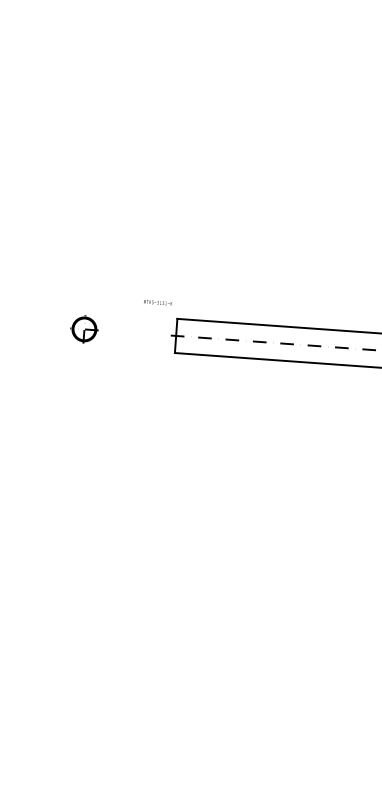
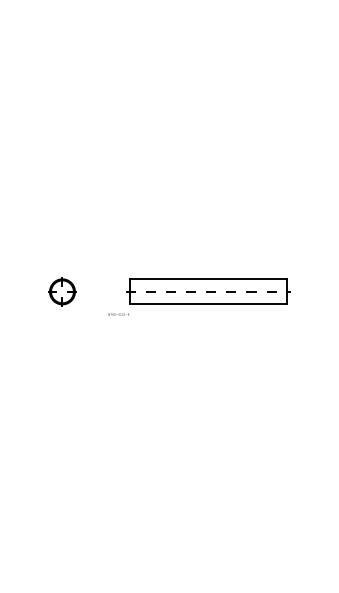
text: (157, 302) -> (118, 314), moved
part: (84, 328) -> (62, 291), size x1.43

